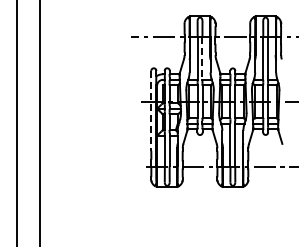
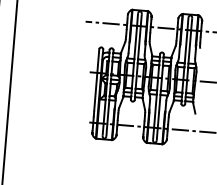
line: (202, 58) -> (139, 42), dashed -> solid
line: (151, 110) -> (96, 79), dashed -> solid

